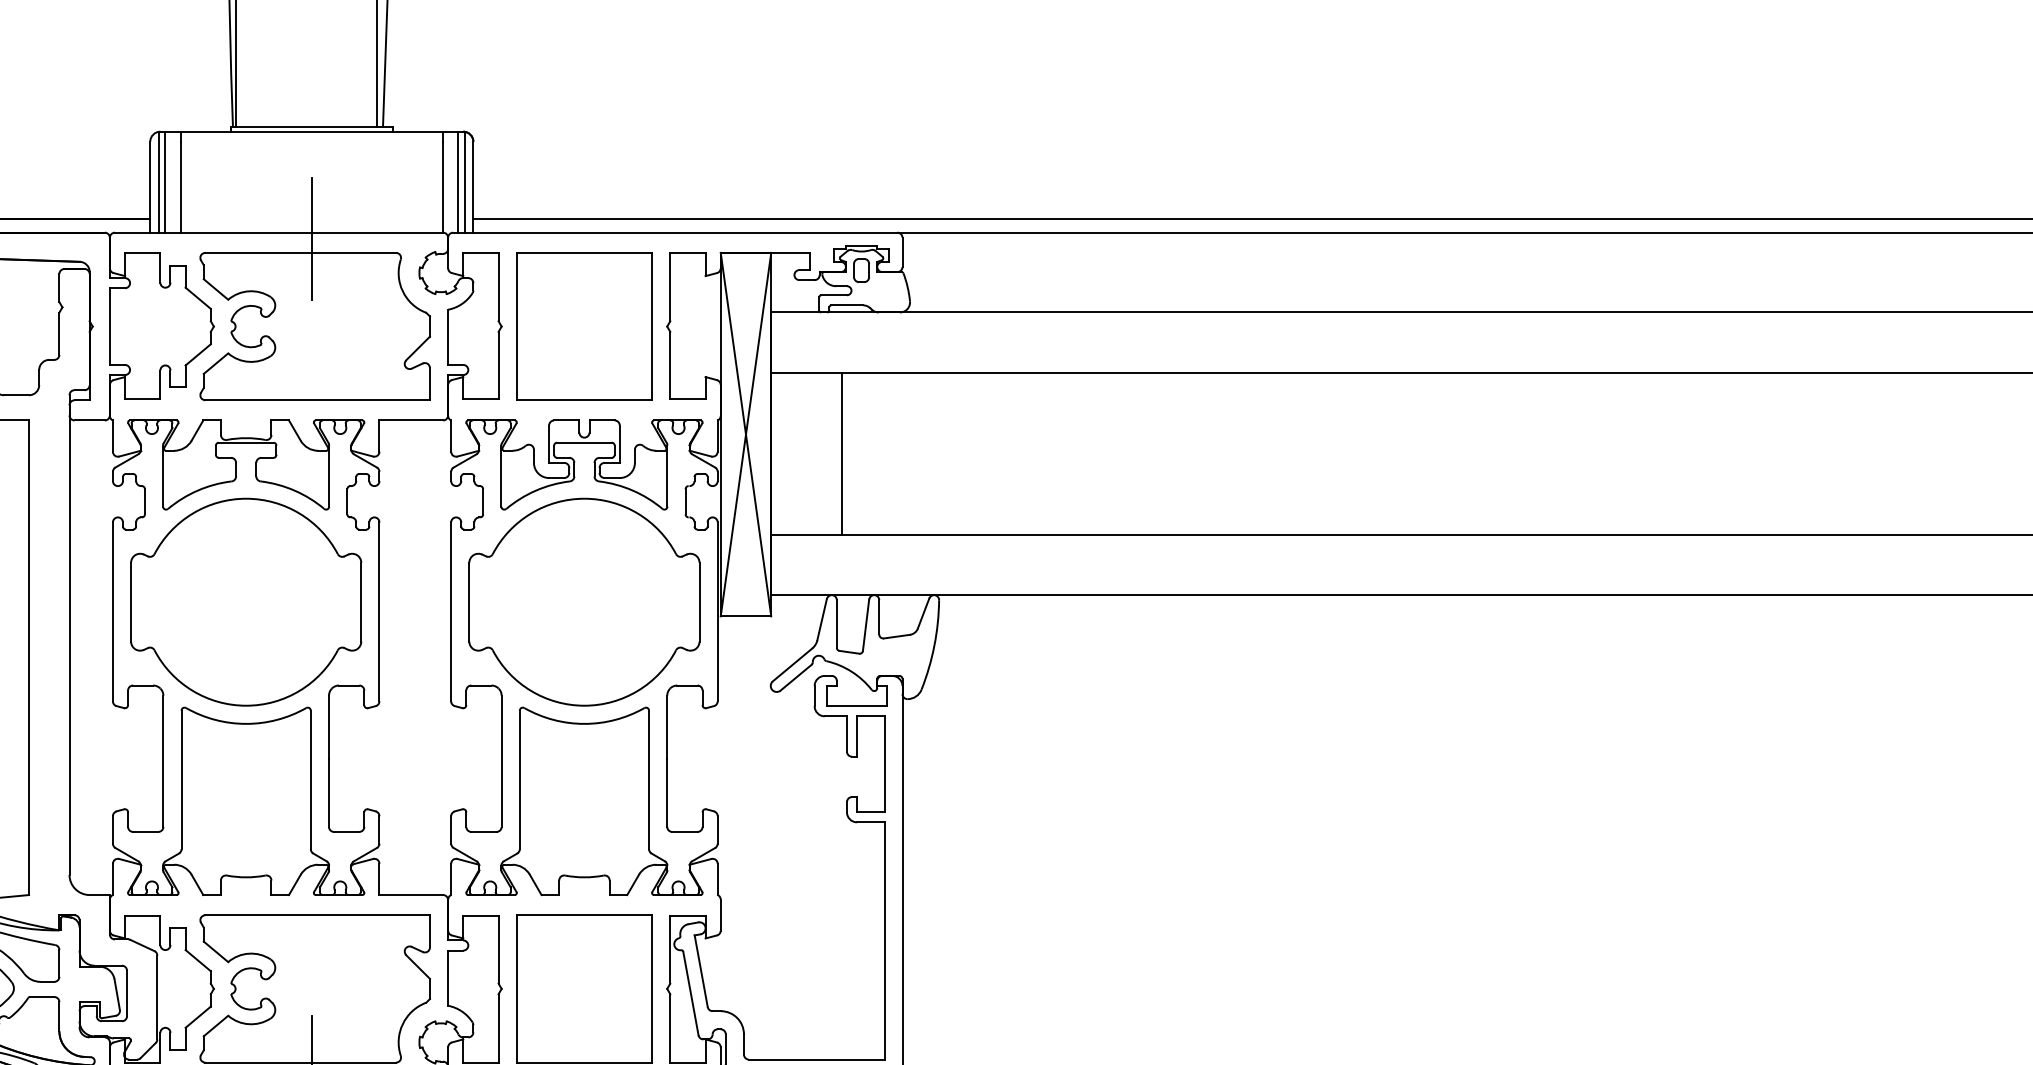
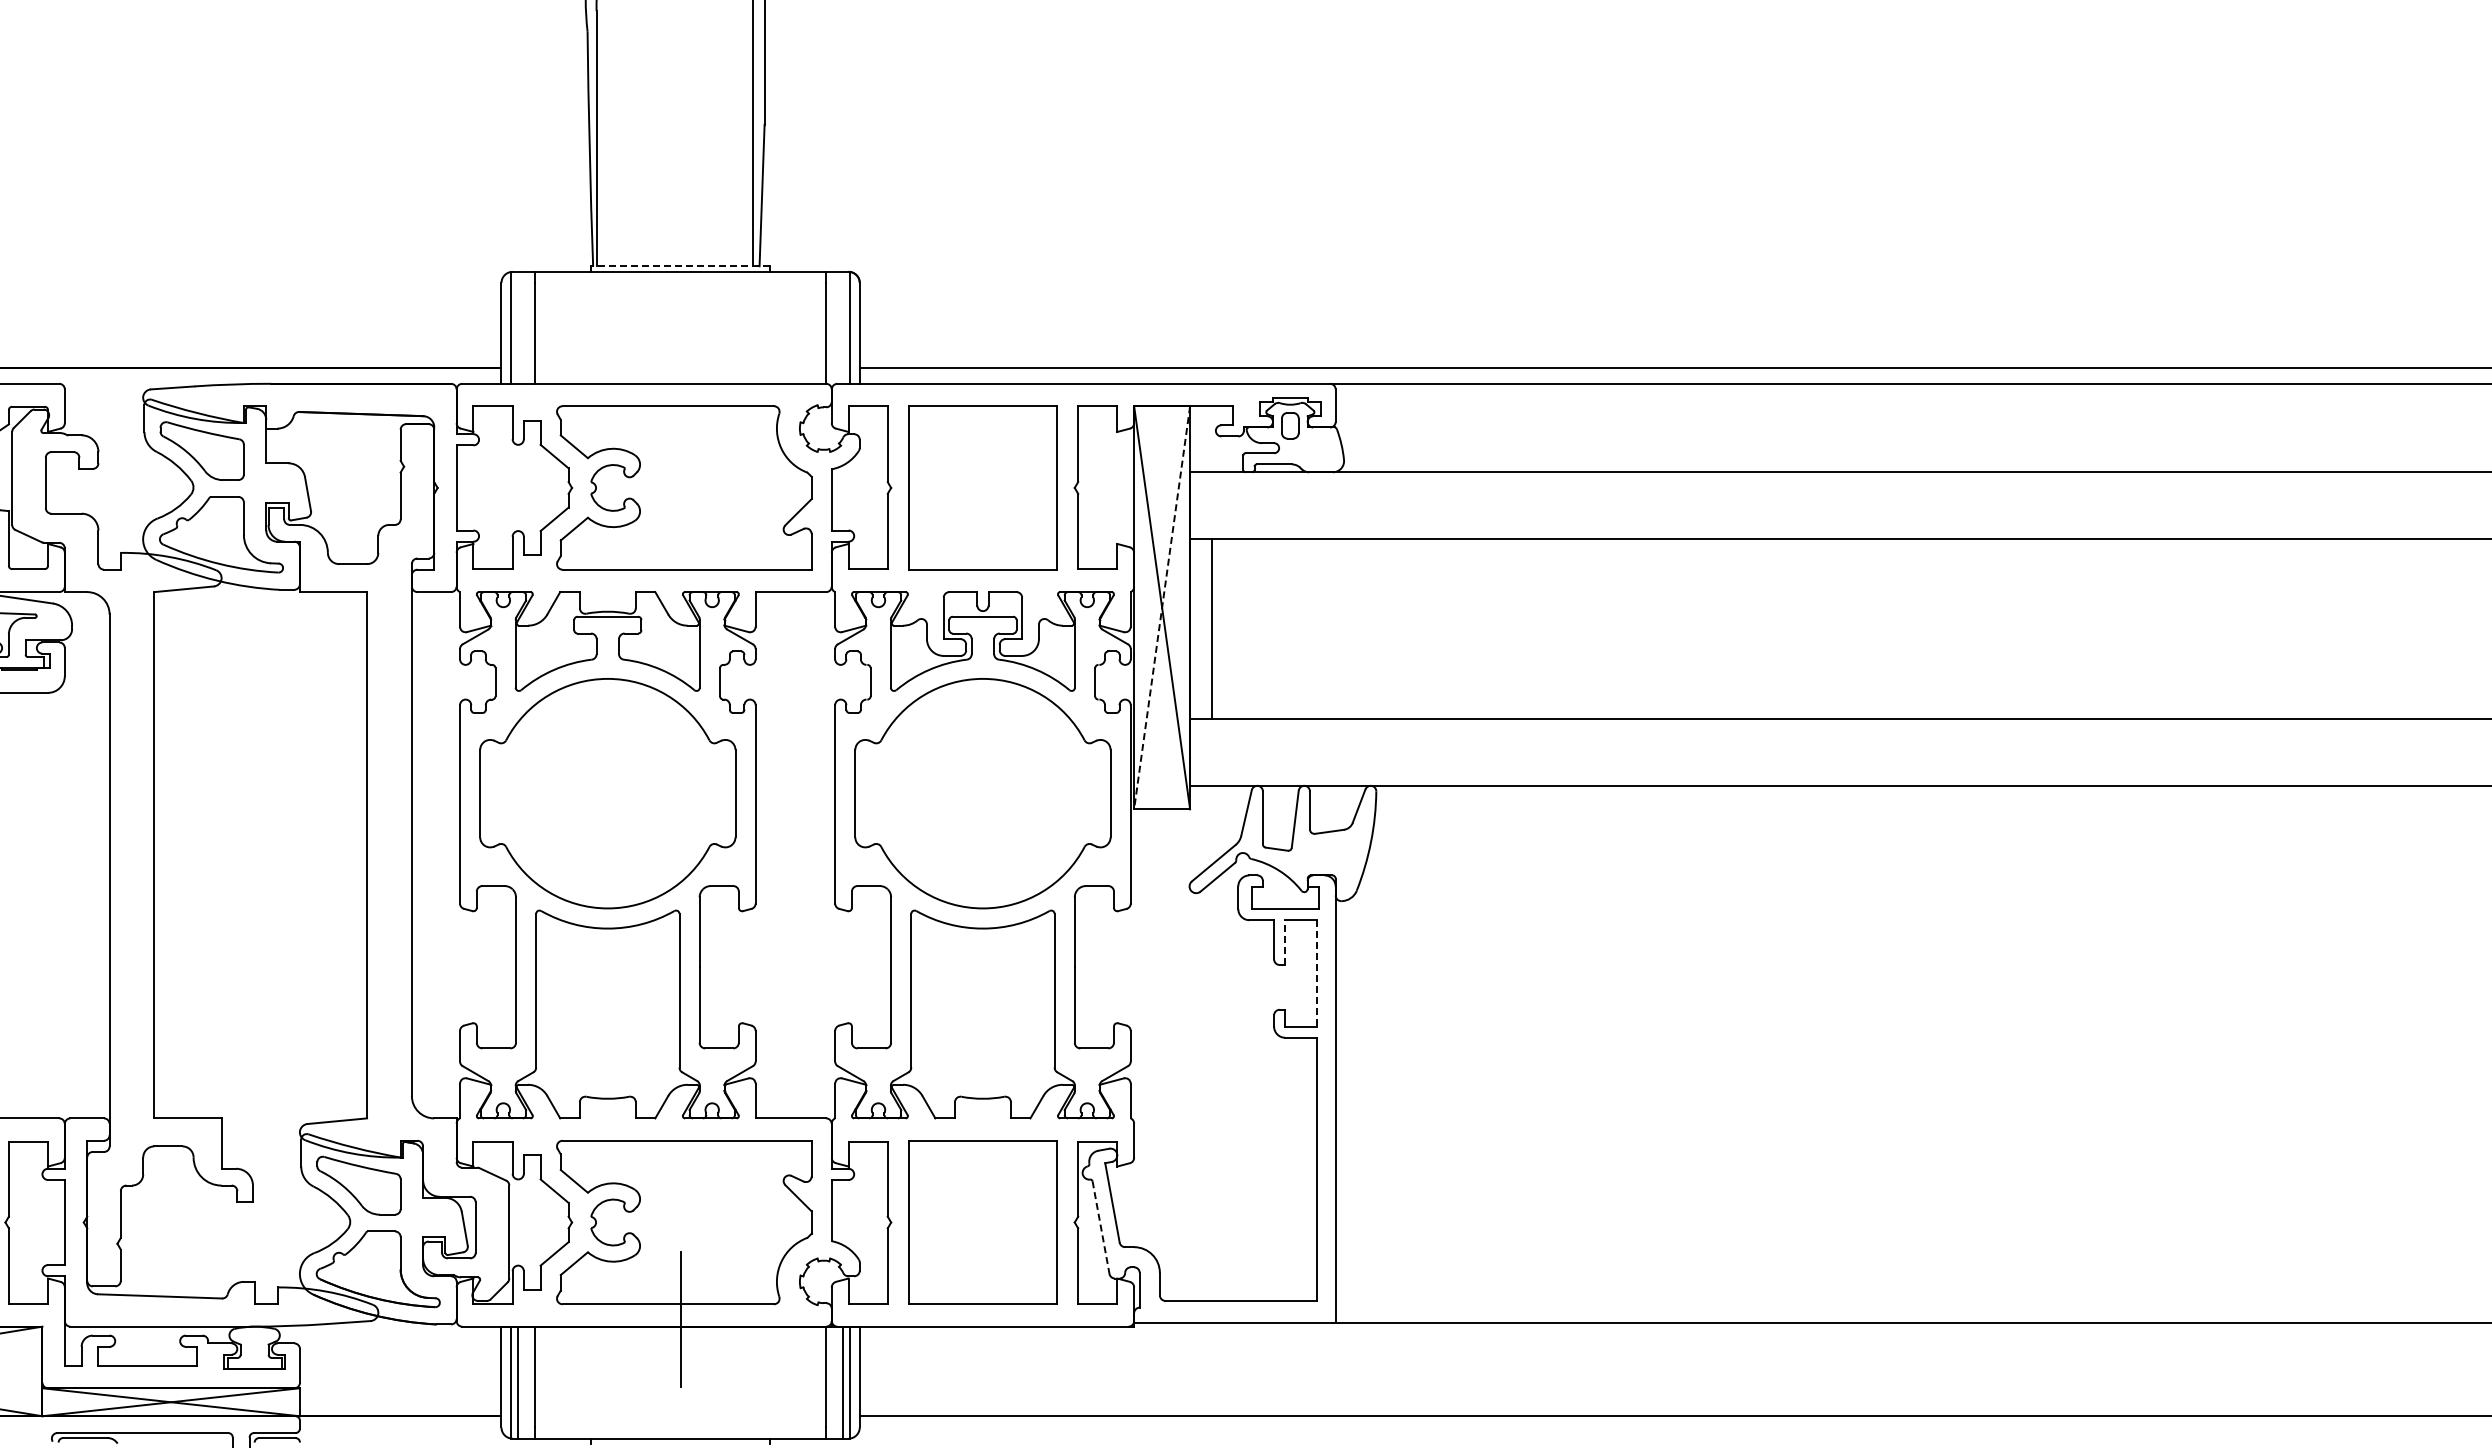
line: (311, 126) -> (680, 266), solid -> dashed
line: (165, 181) -> (518, 327), removed
line: (457, 181) -> (842, 327), removed
line: (311, 238) -> (680, 390), removed
line: (746, 435) -> (1162, 608), solid -> dashed
line: (841, 453) -> (1211, 628), moved
line: (857, 736) -> (1285, 942), solid -> dashed
line: (885, 764) -> (1316, 973), solid -> dashed
line: (691, 994) -> (1101, 1228), solid -> dashed

